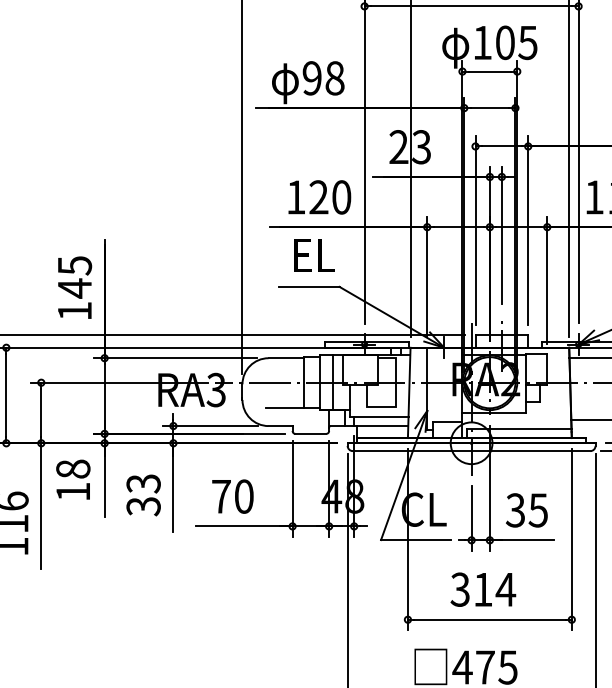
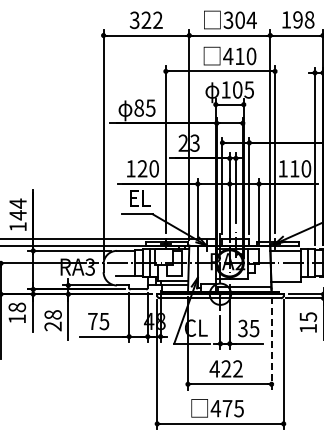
text: (322, 77) -> (144, 107), 98 -> 85
text: (73, 265) -> (17, 203), 145 -> 144
text: (142, 494) -> (52, 320), 33 -> 28
text: (244, 496) -> (104, 321), 70 -> 75
line: (571, 539) -> (271, 343), solid -> dashed
text: (483, 588) -> (226, 368), 314 -> 422

